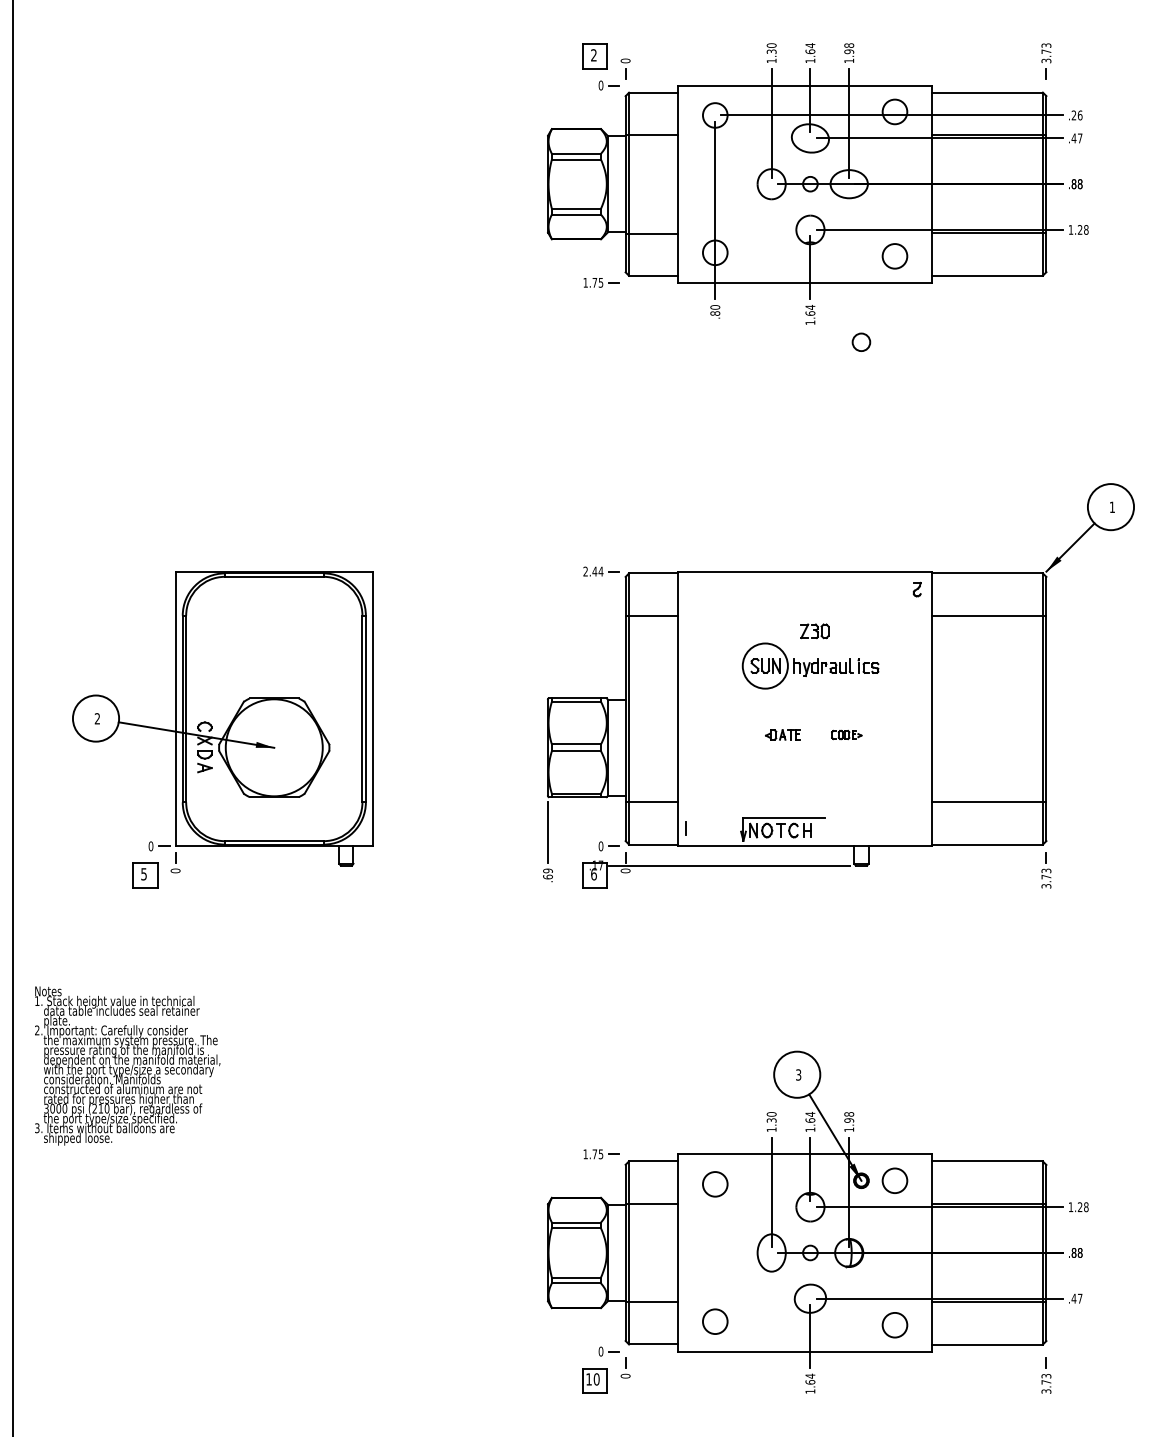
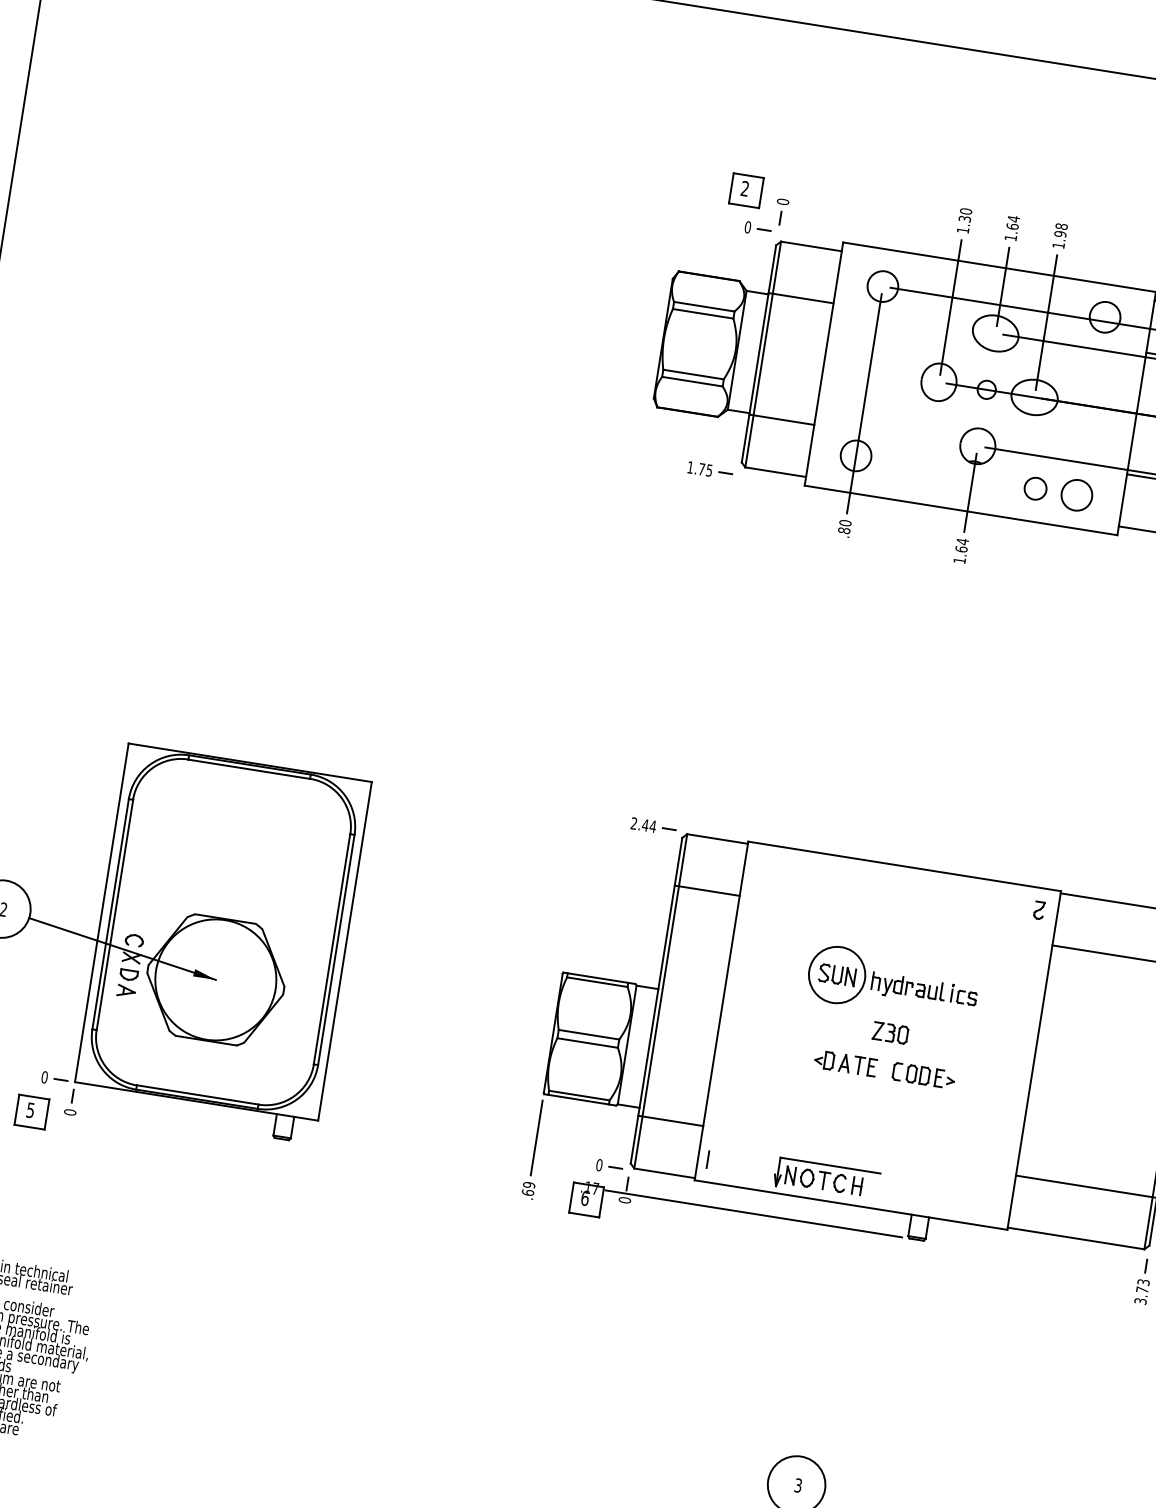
circle: (861, 341) -> (1035, 487), moved
part: (814, 631) -> (890, 1033), moved
part: (782, 734) -> (844, 1062), size x1.43
part: (846, 734) -> (923, 1075), size x1.67

